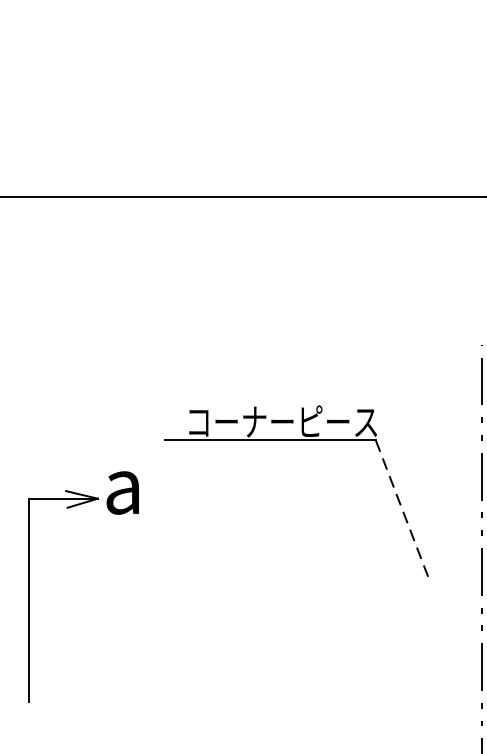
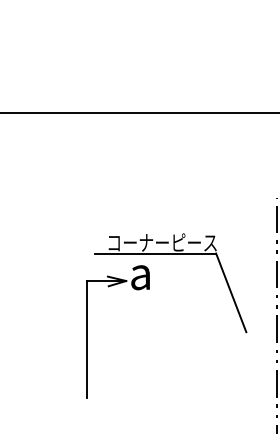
line: (402, 509) -> (231, 293), dashed -> solid
part: (30, 586) -> (87, 331), moved

